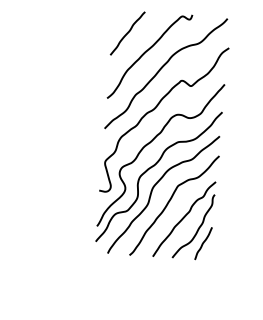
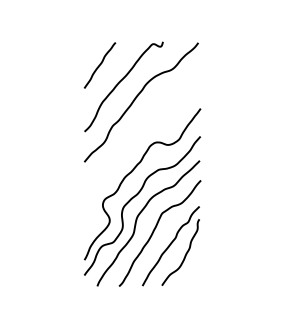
curve: (155, 108) -> (133, 138), removed
line: (204, 243) -> (192, 268), removed

